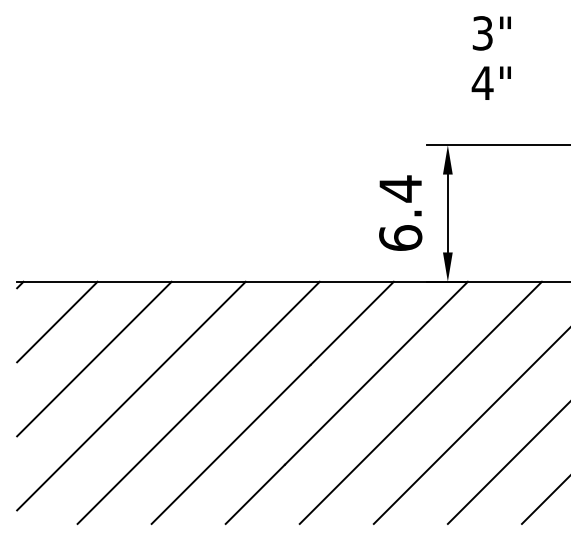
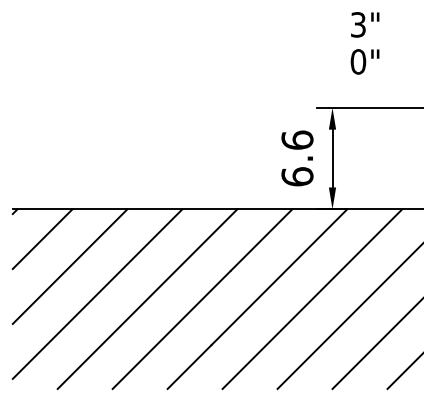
text: (482, 83) -> (358, 62), 4" -> 0"
text: (400, 188) -> (297, 140), 6.4 -> 6.6

